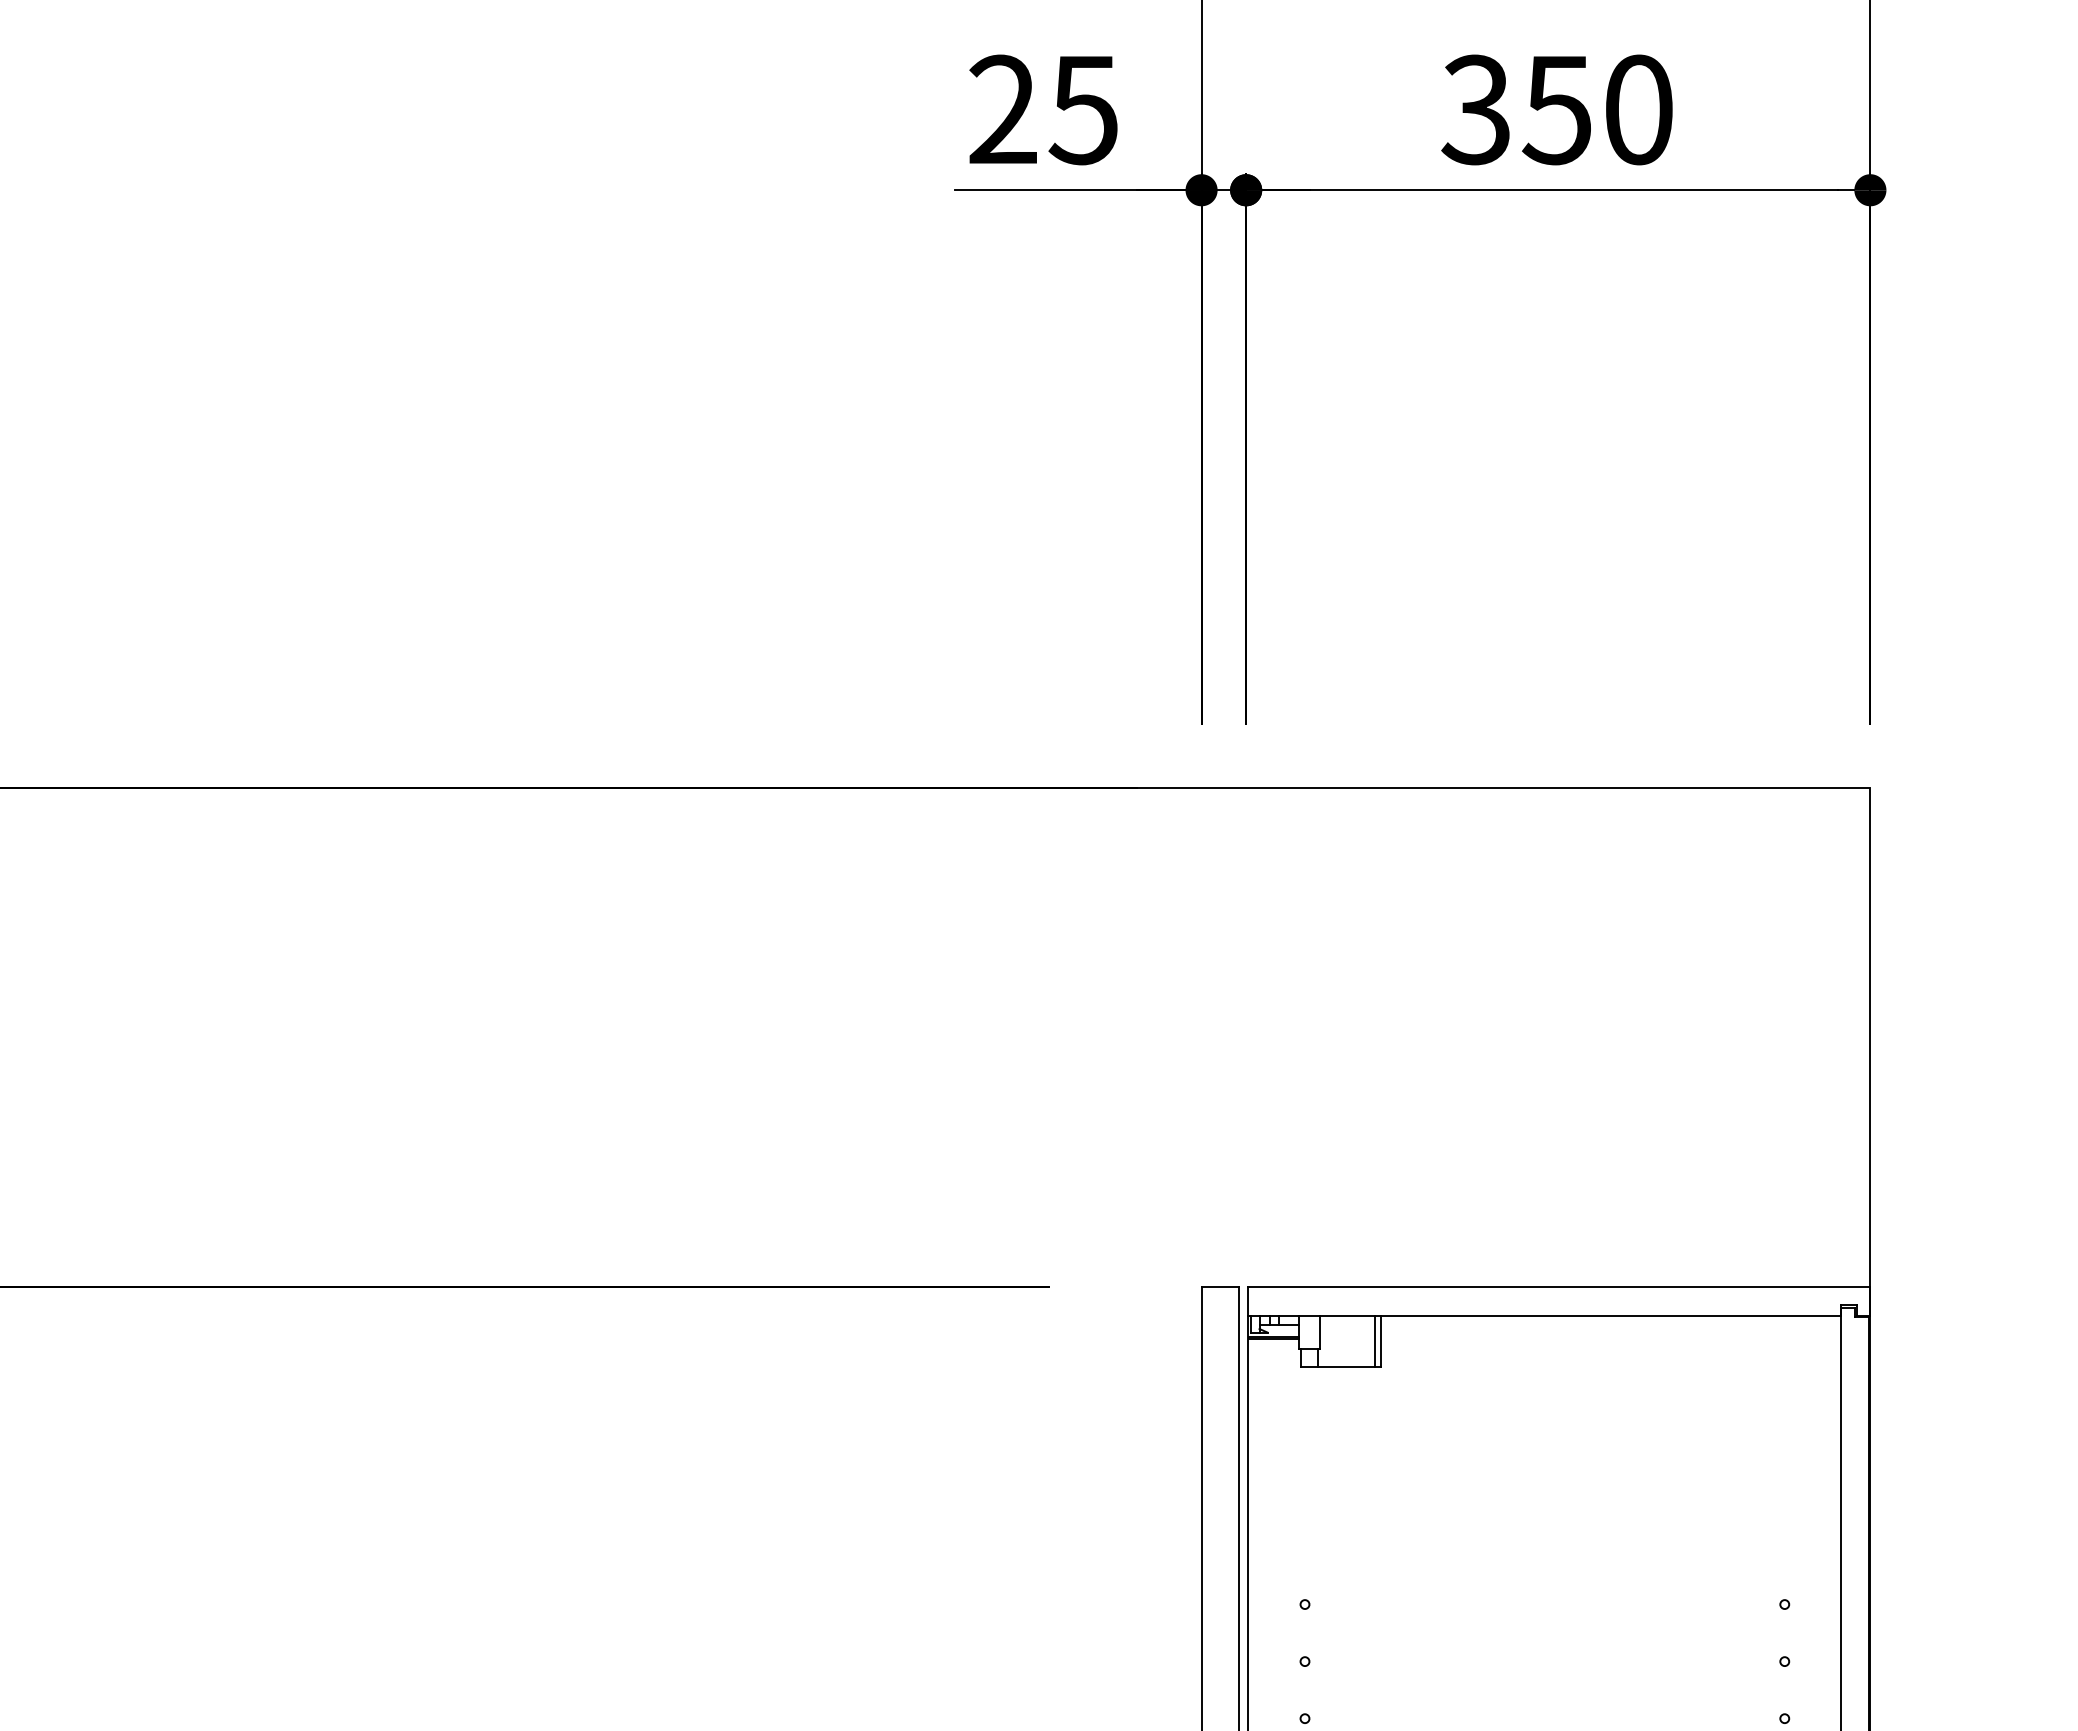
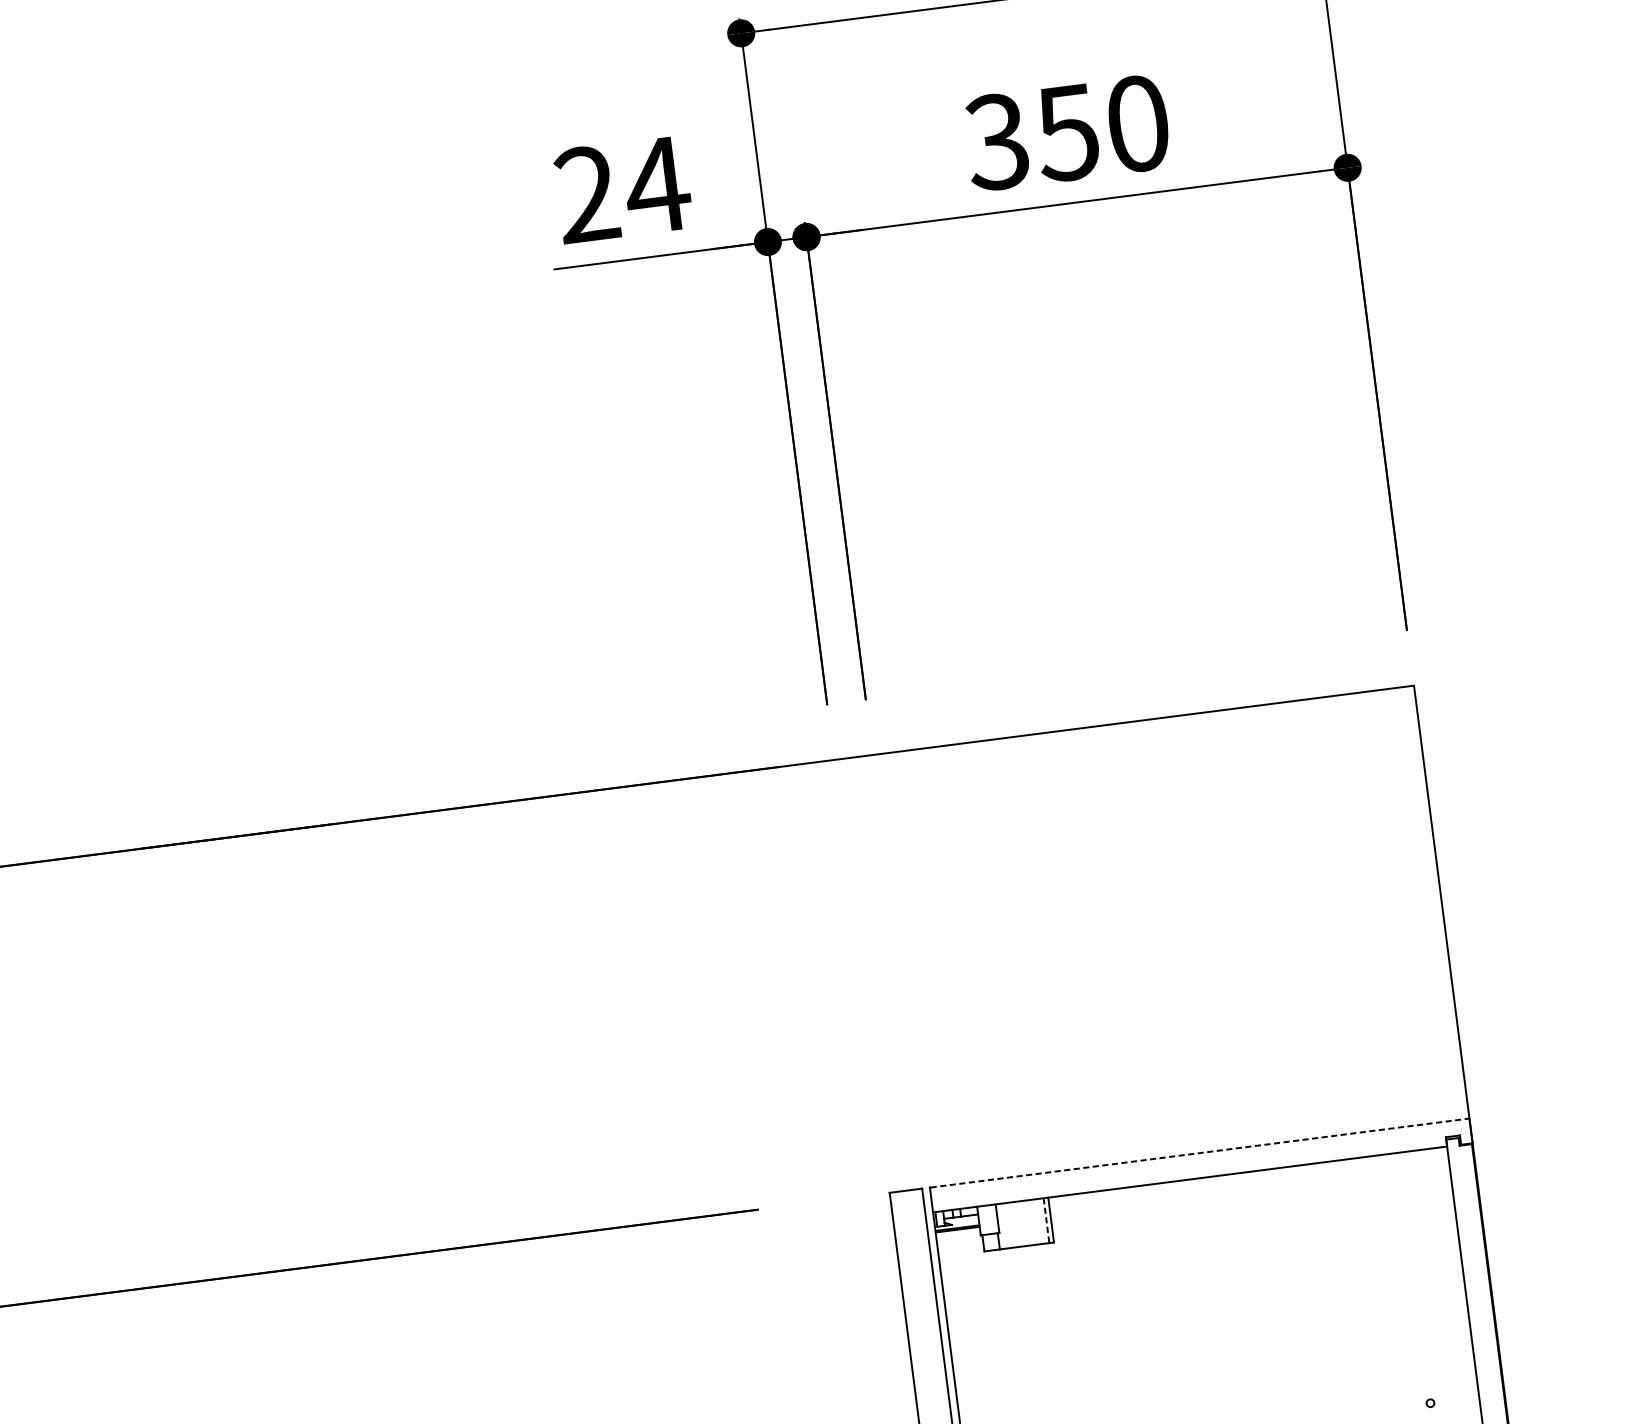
text: (1083, 110) -> (656, 186), 25 -> 24
line: (1559, 1287) -> (1200, 1153), solid -> dashed
line: (1375, 1341) -> (1046, 1220), solid -> dashed

